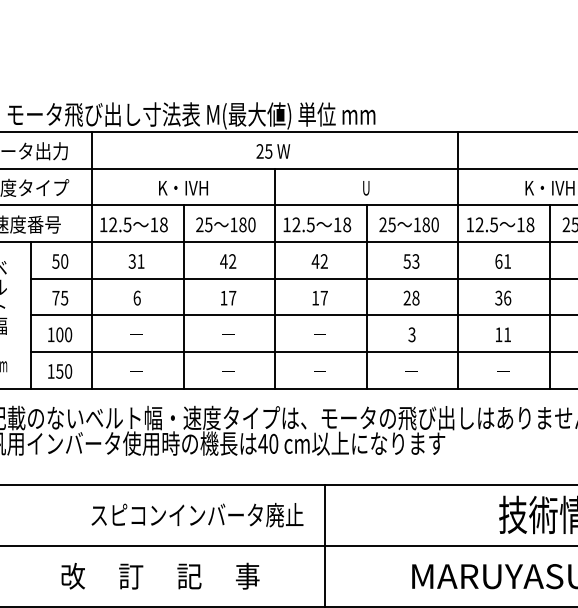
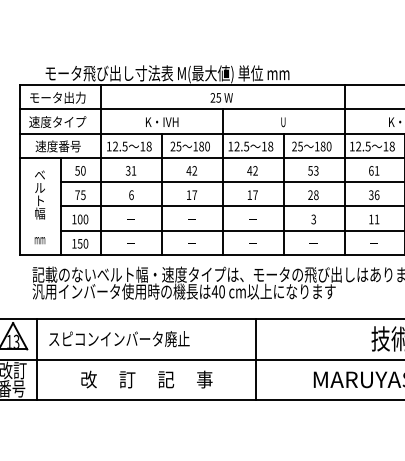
text: (197, 515) -> (119, 339), moved

